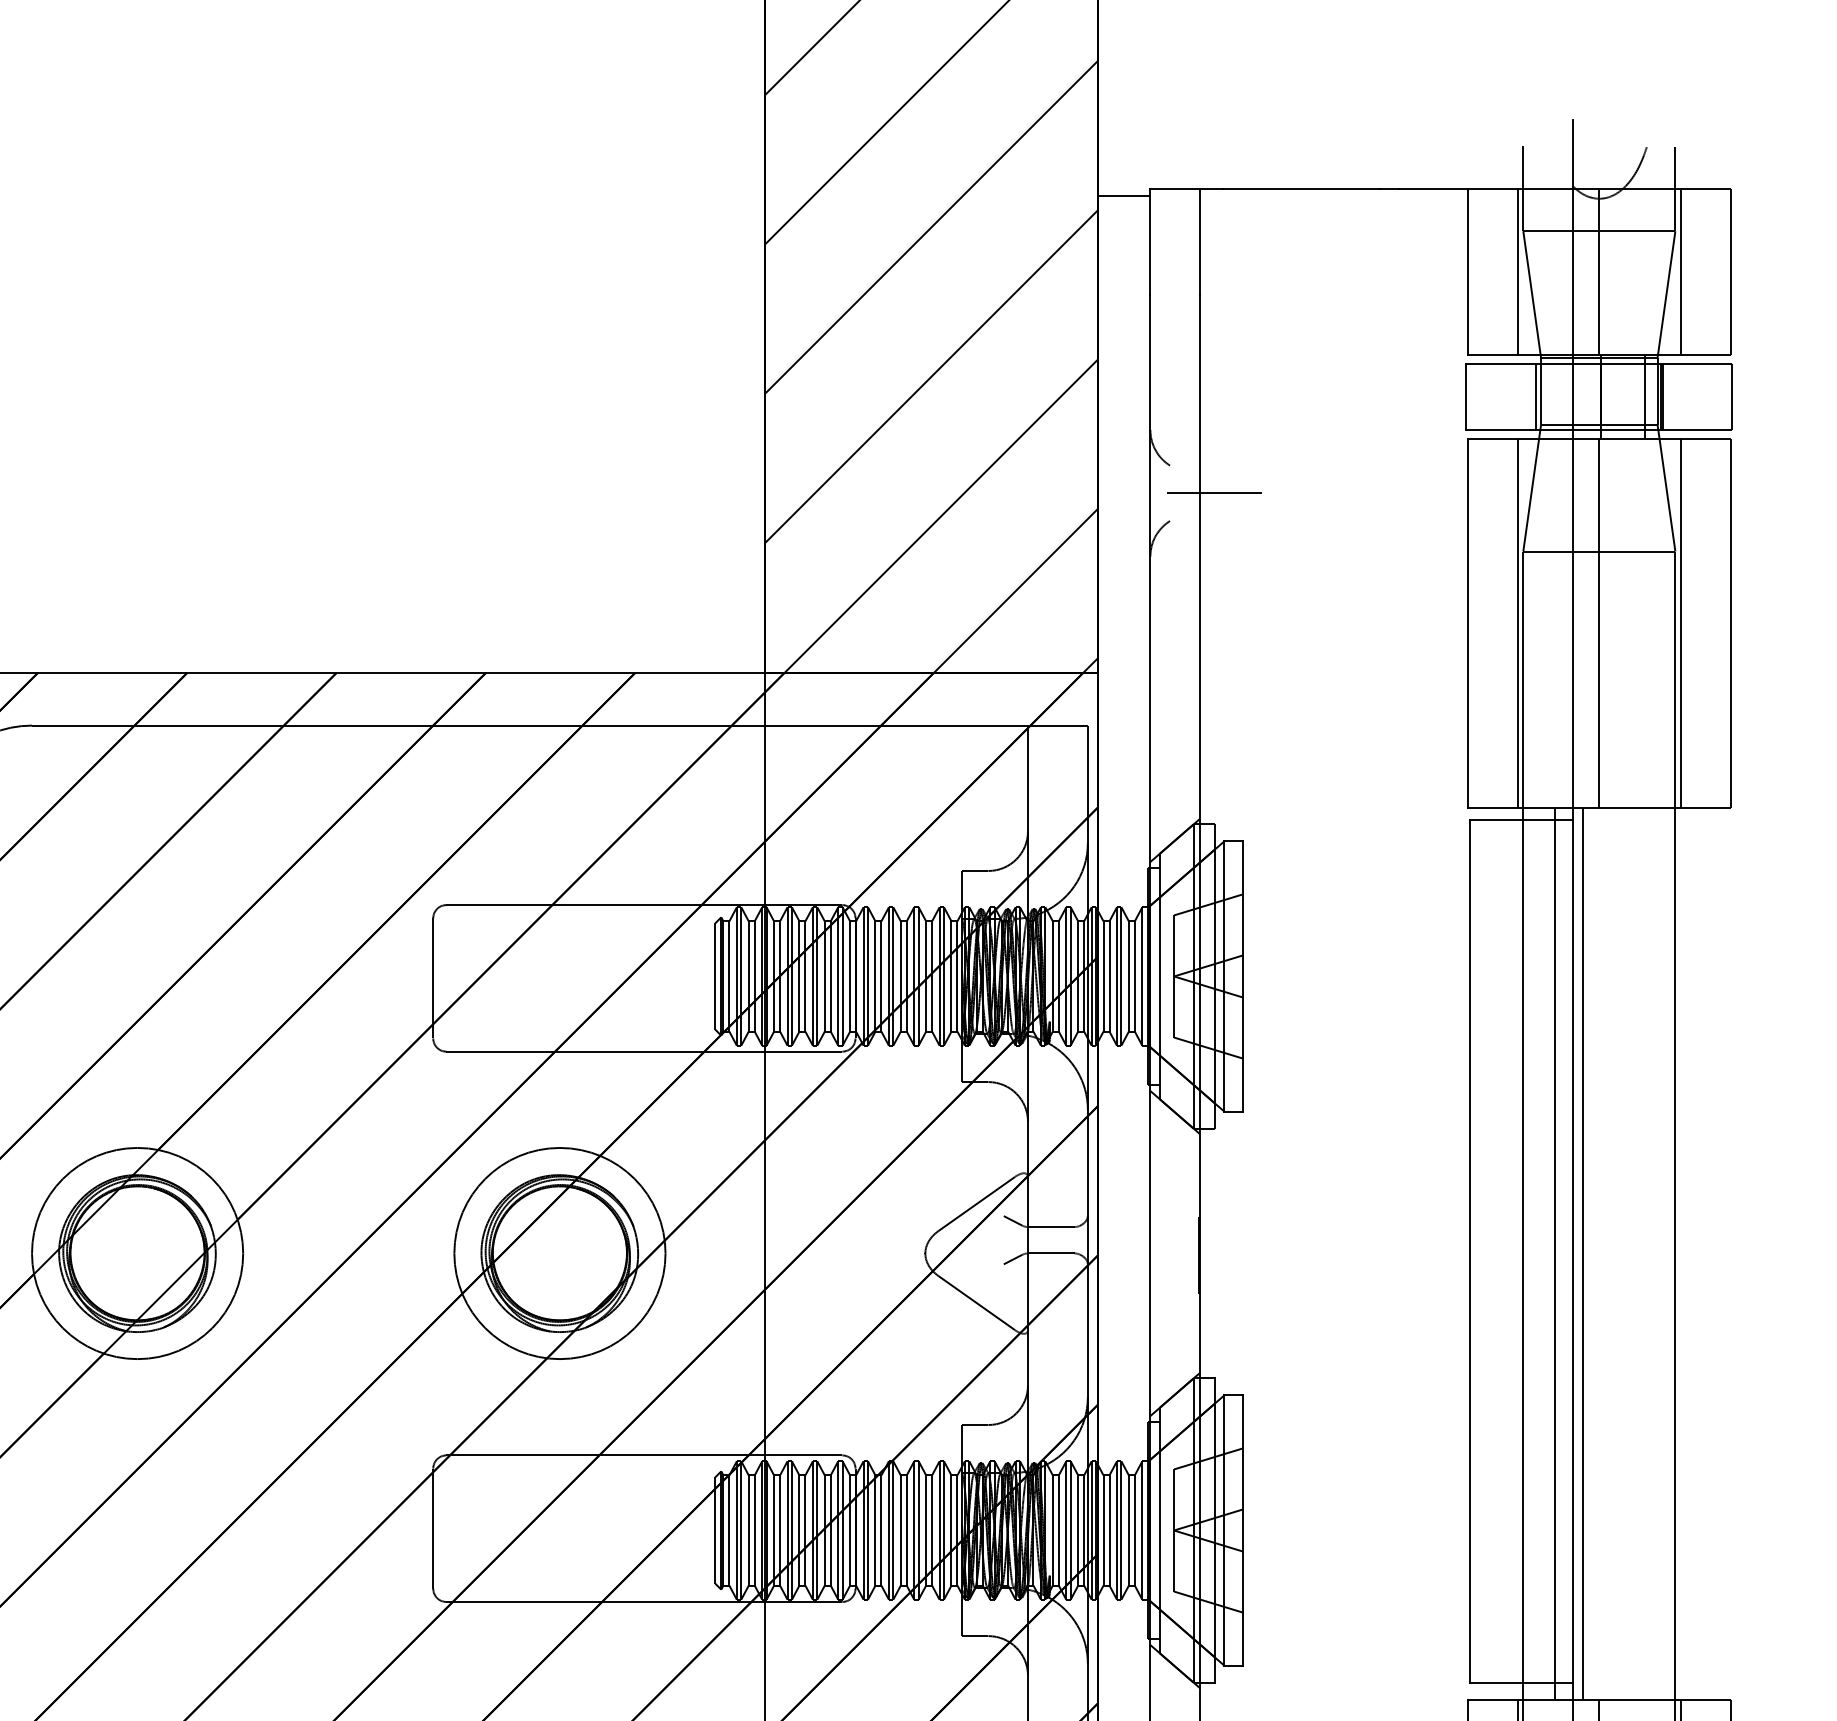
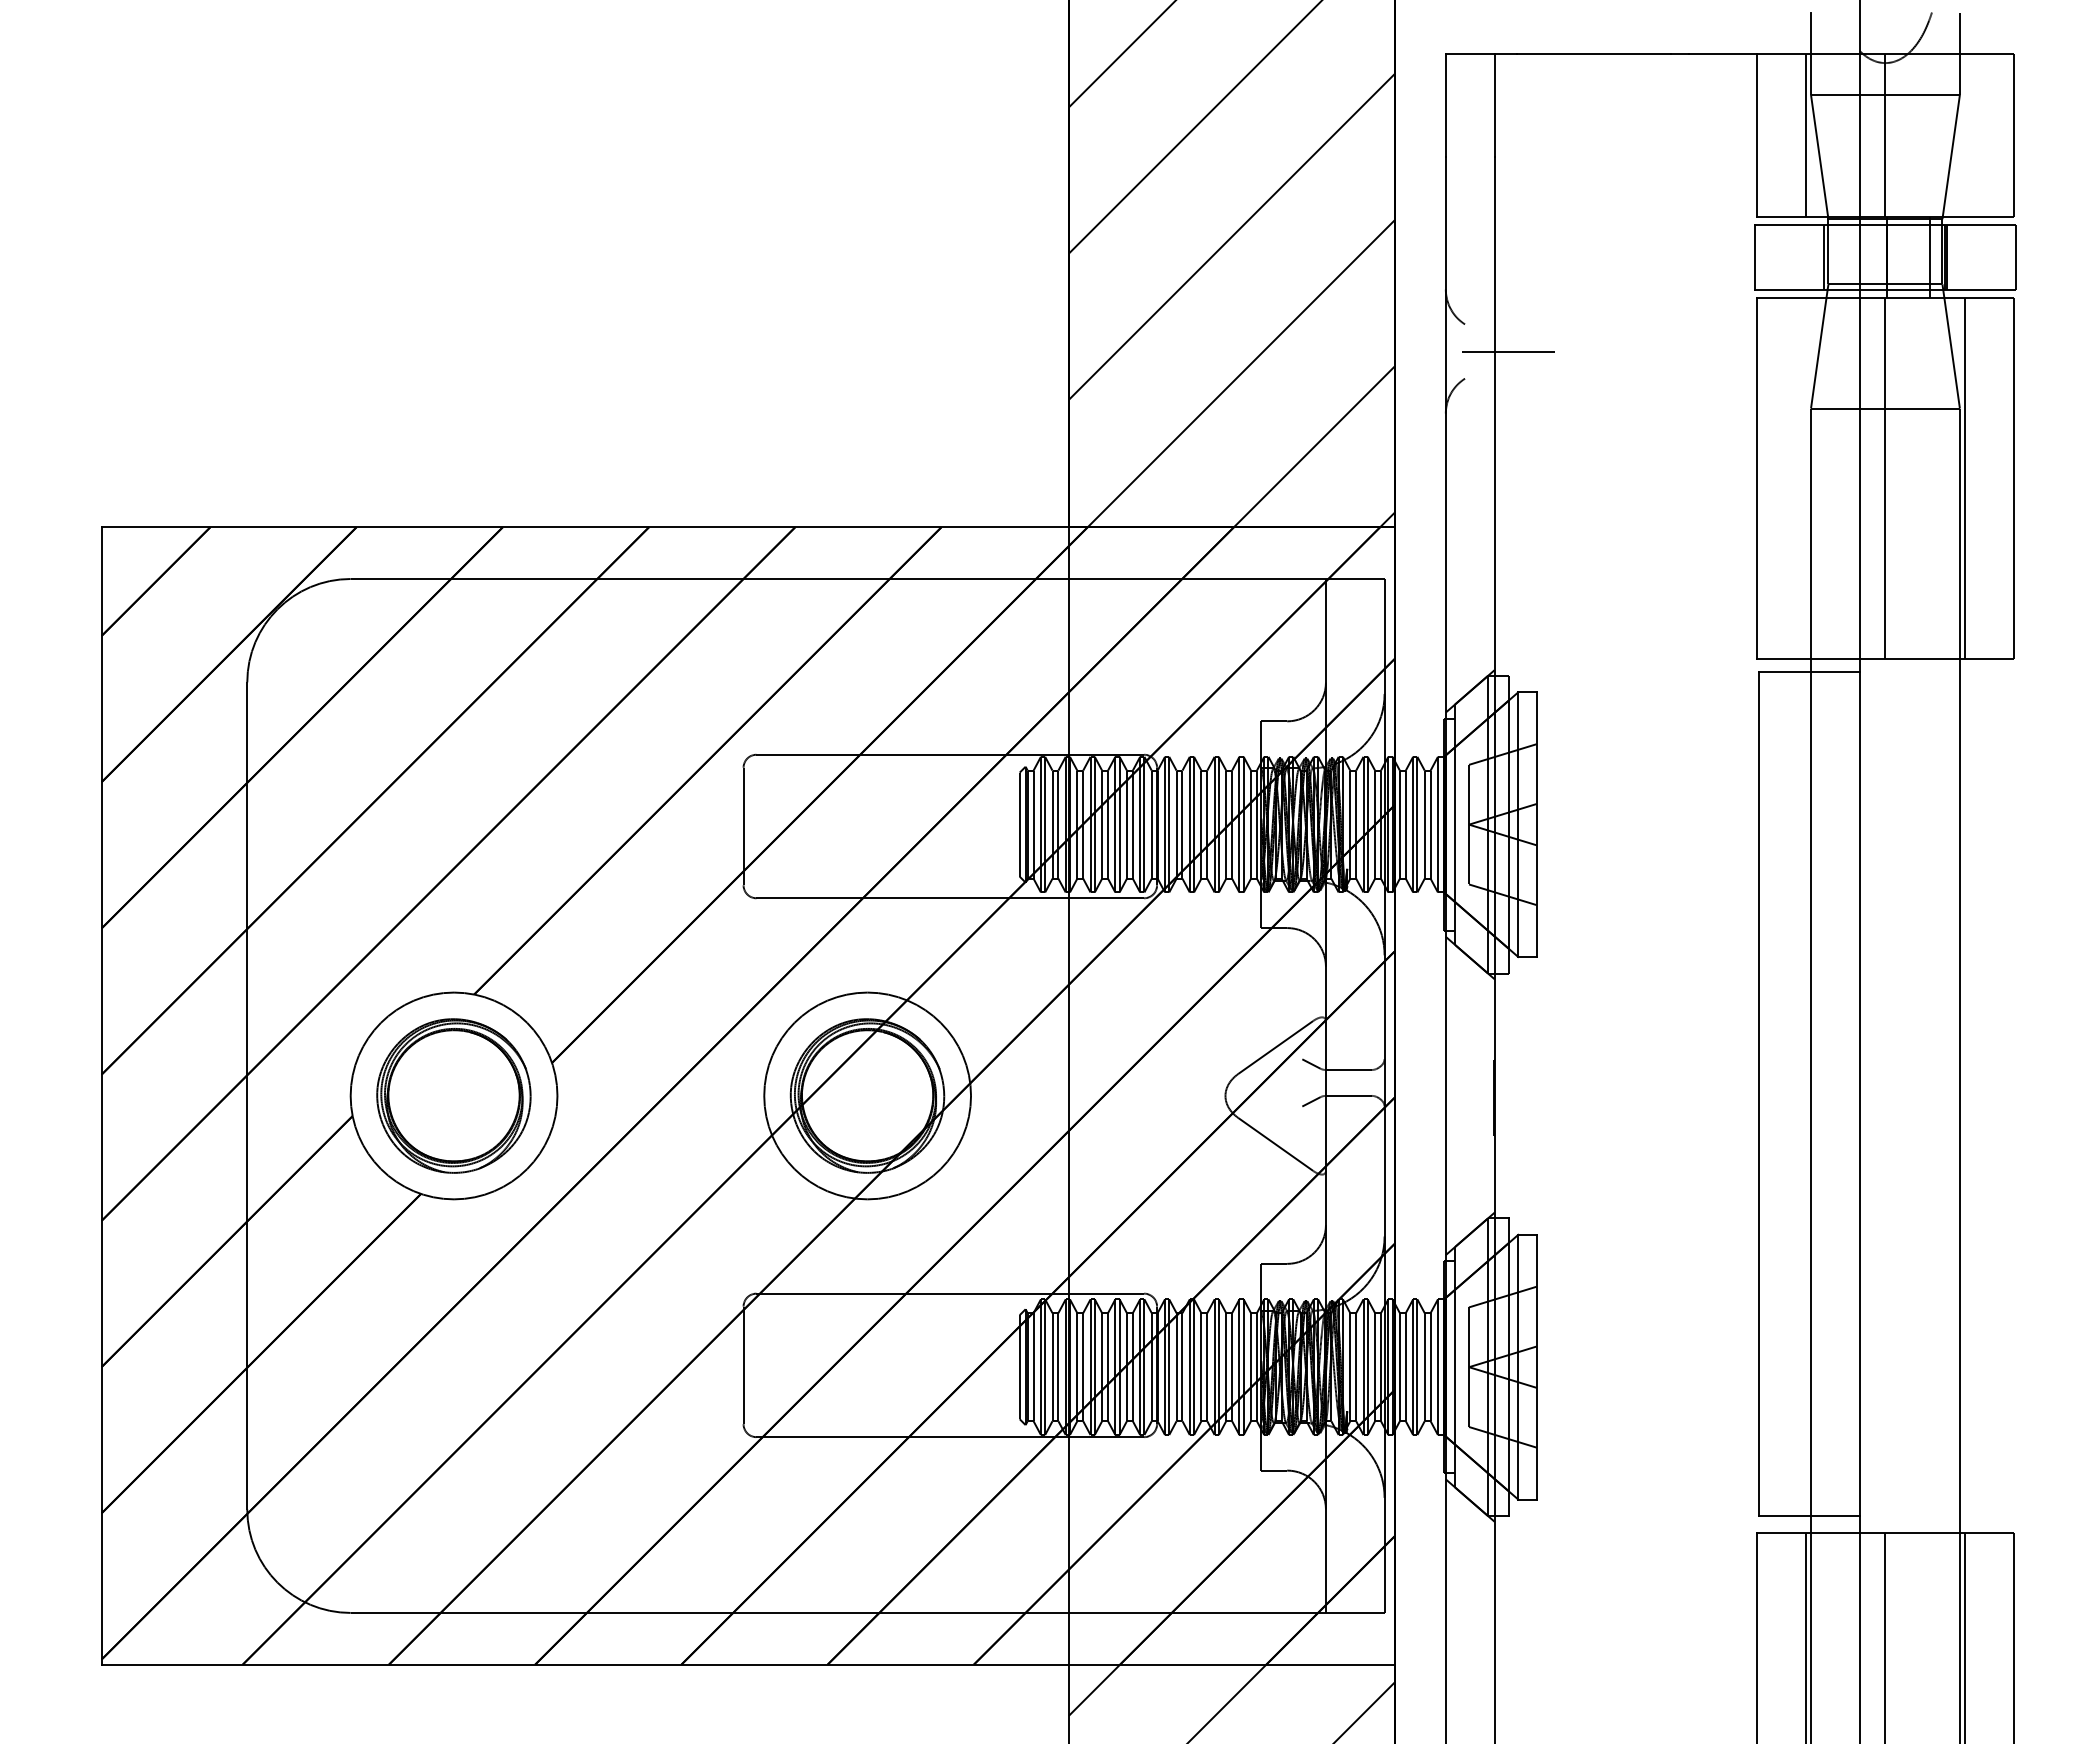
line: (1123, 196) -> (1419, 60), removed
line: (1681, 271) -> (1965, 134), removed
line: (1517, 622) -> (1805, 478), removed
hatch: (136, 1251) -> (452, 1093), removed
line: (1555, 1253) -> (1842, 1095), removed
line: (1583, 1253) -> (1869, 1095), removed

